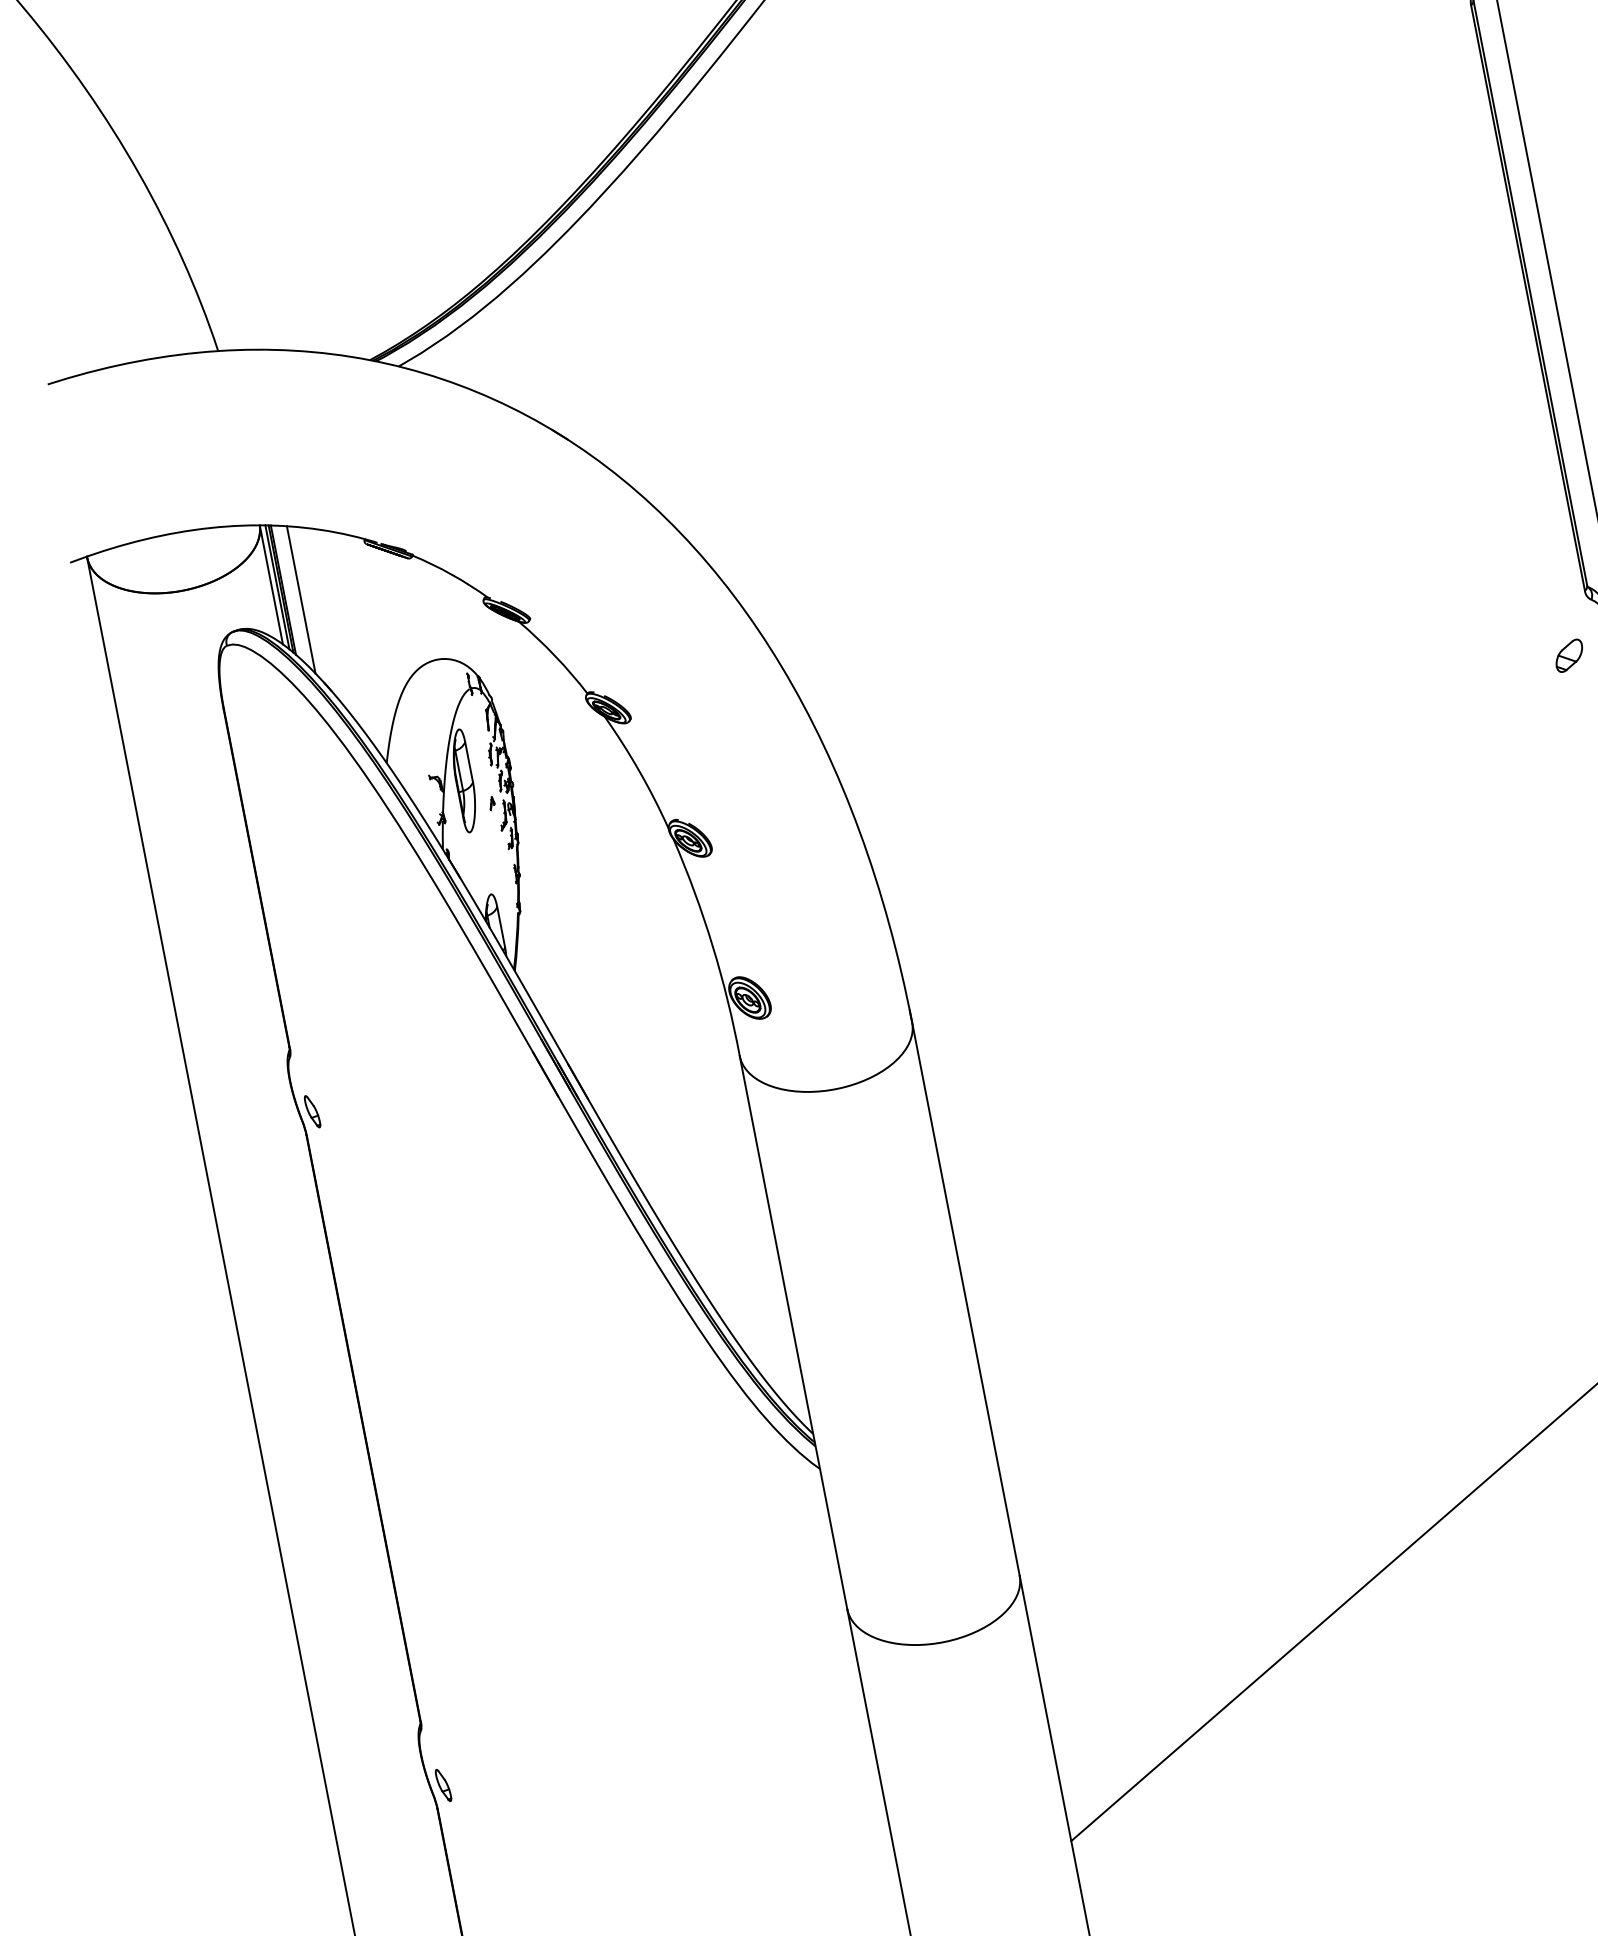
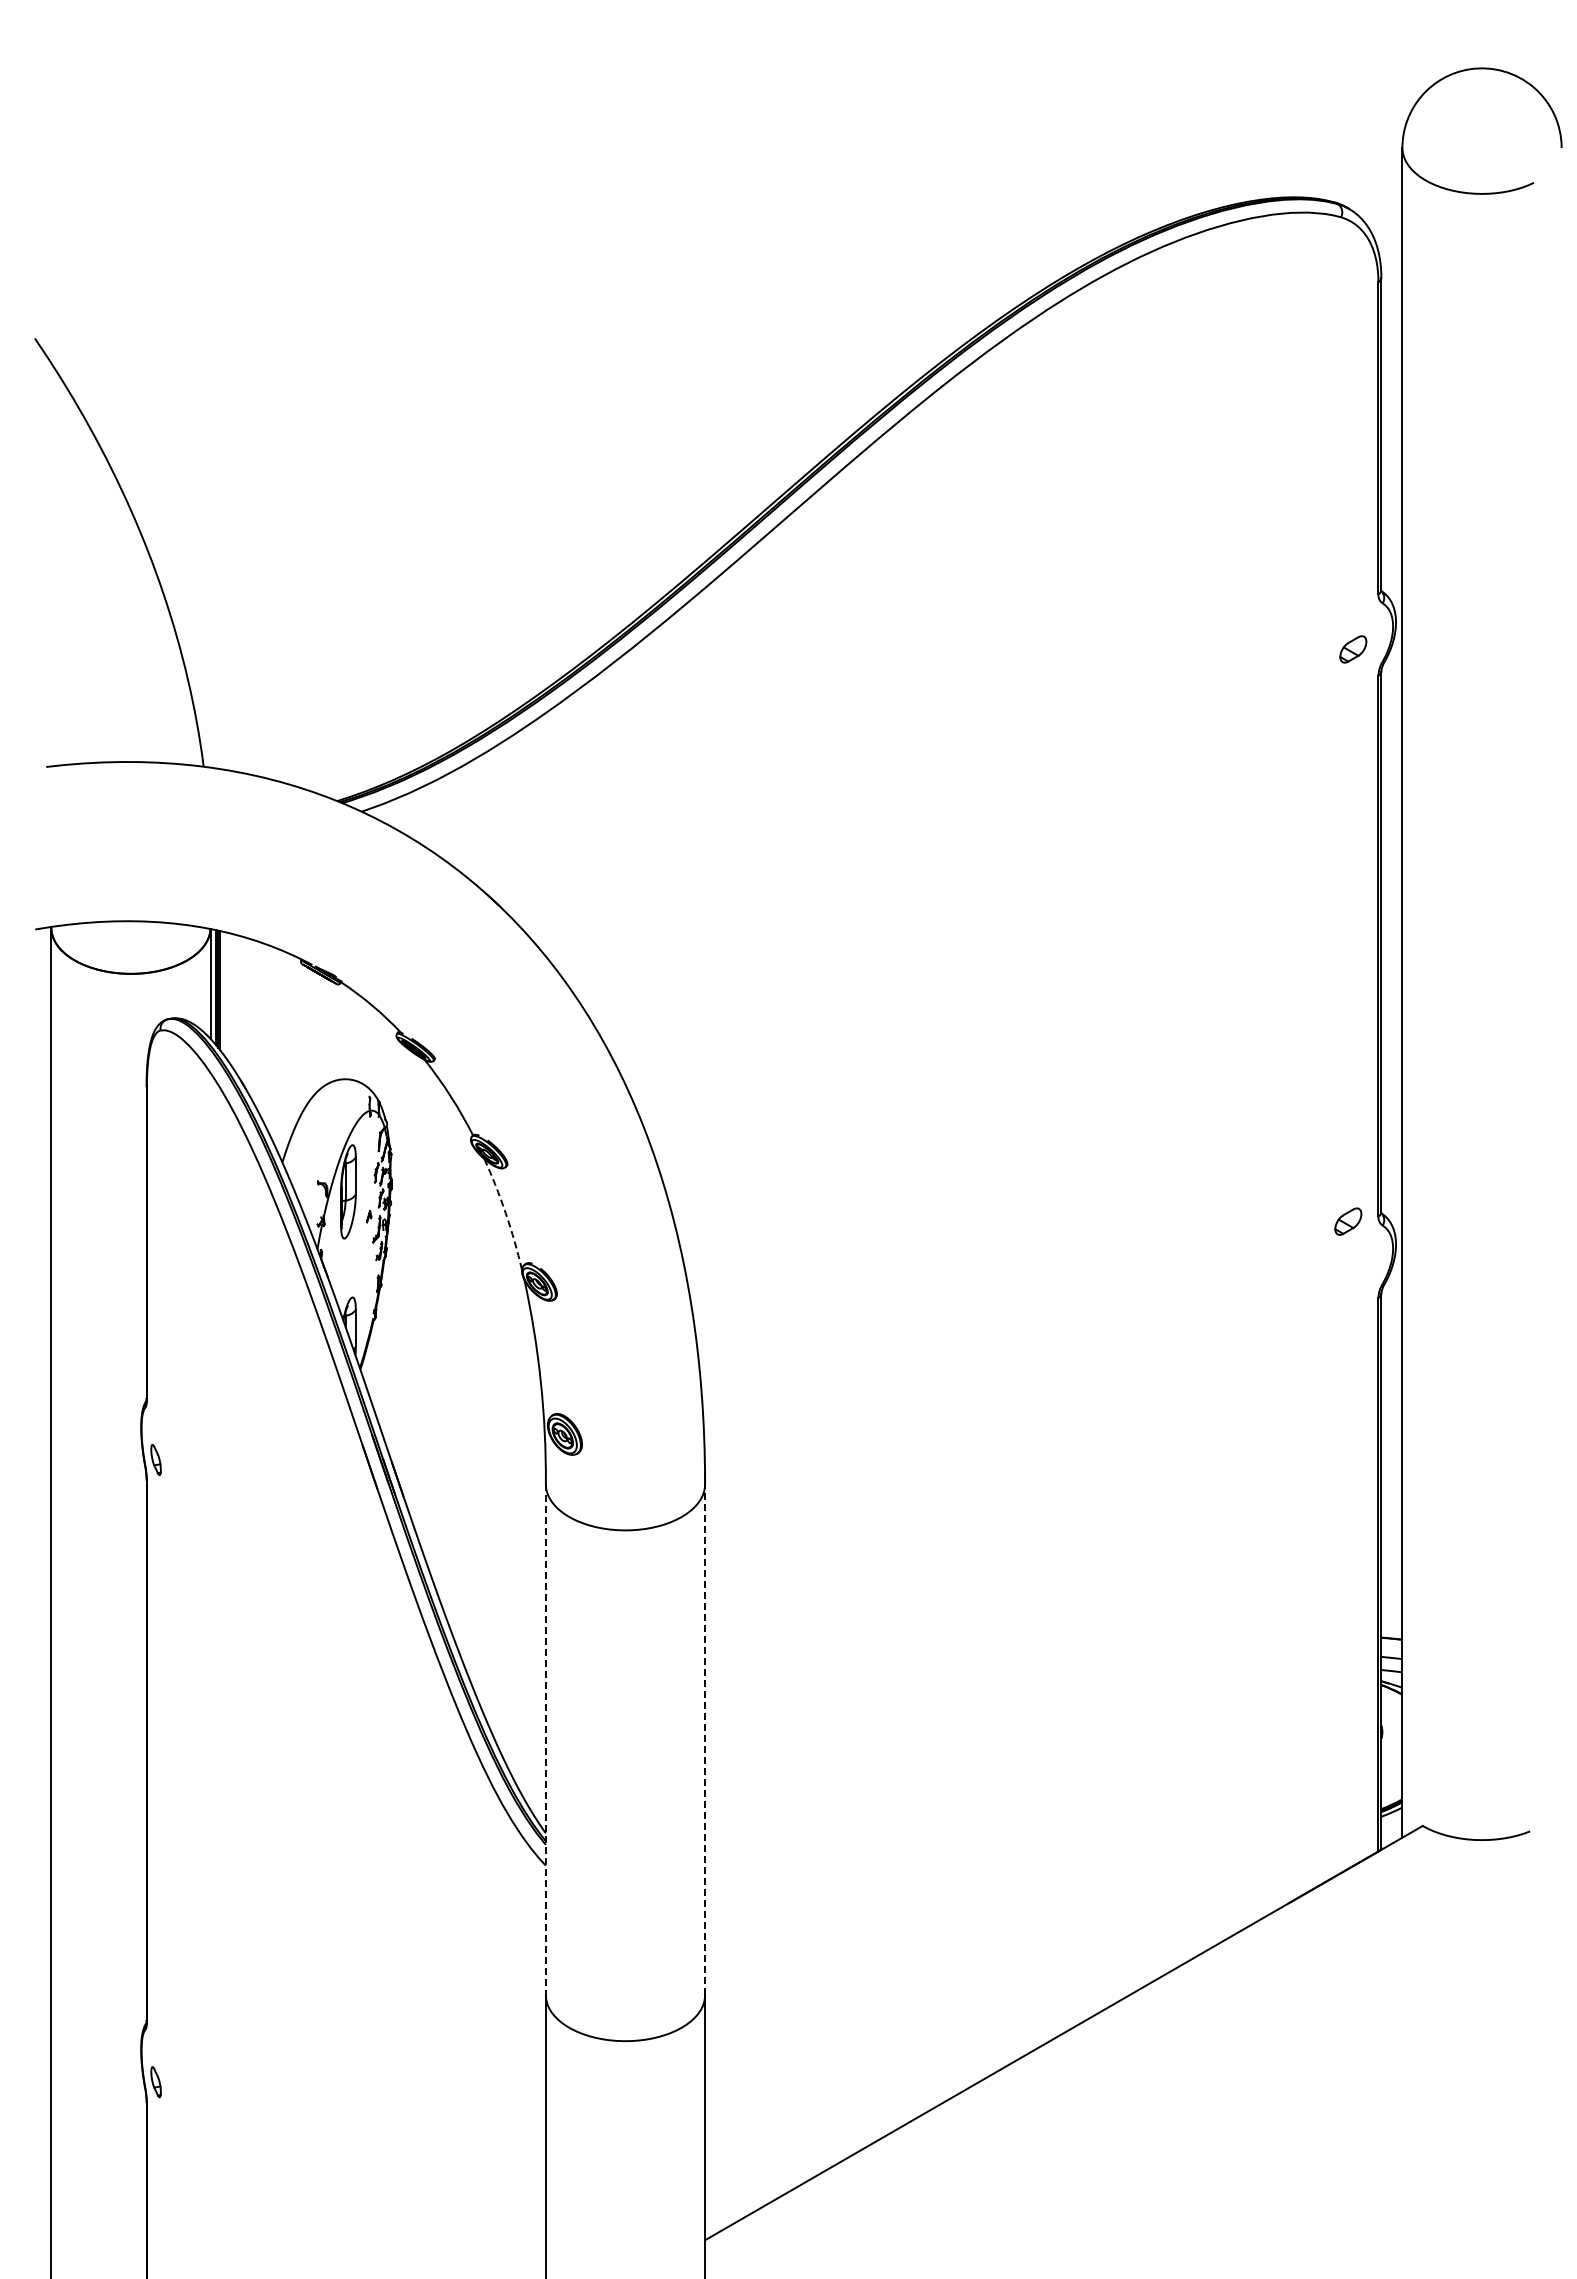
line: (301, 599) -> (234, 1002), removed
part: (1569, 655) -> (1348, 1221), moved
arc: (639, 771) -> (505, 1213), solid -> dashed
line: (966, 1298) -> (705, 1739), solid -> dashed
line: (793, 1333) -> (545, 1740), solid -> dashed

